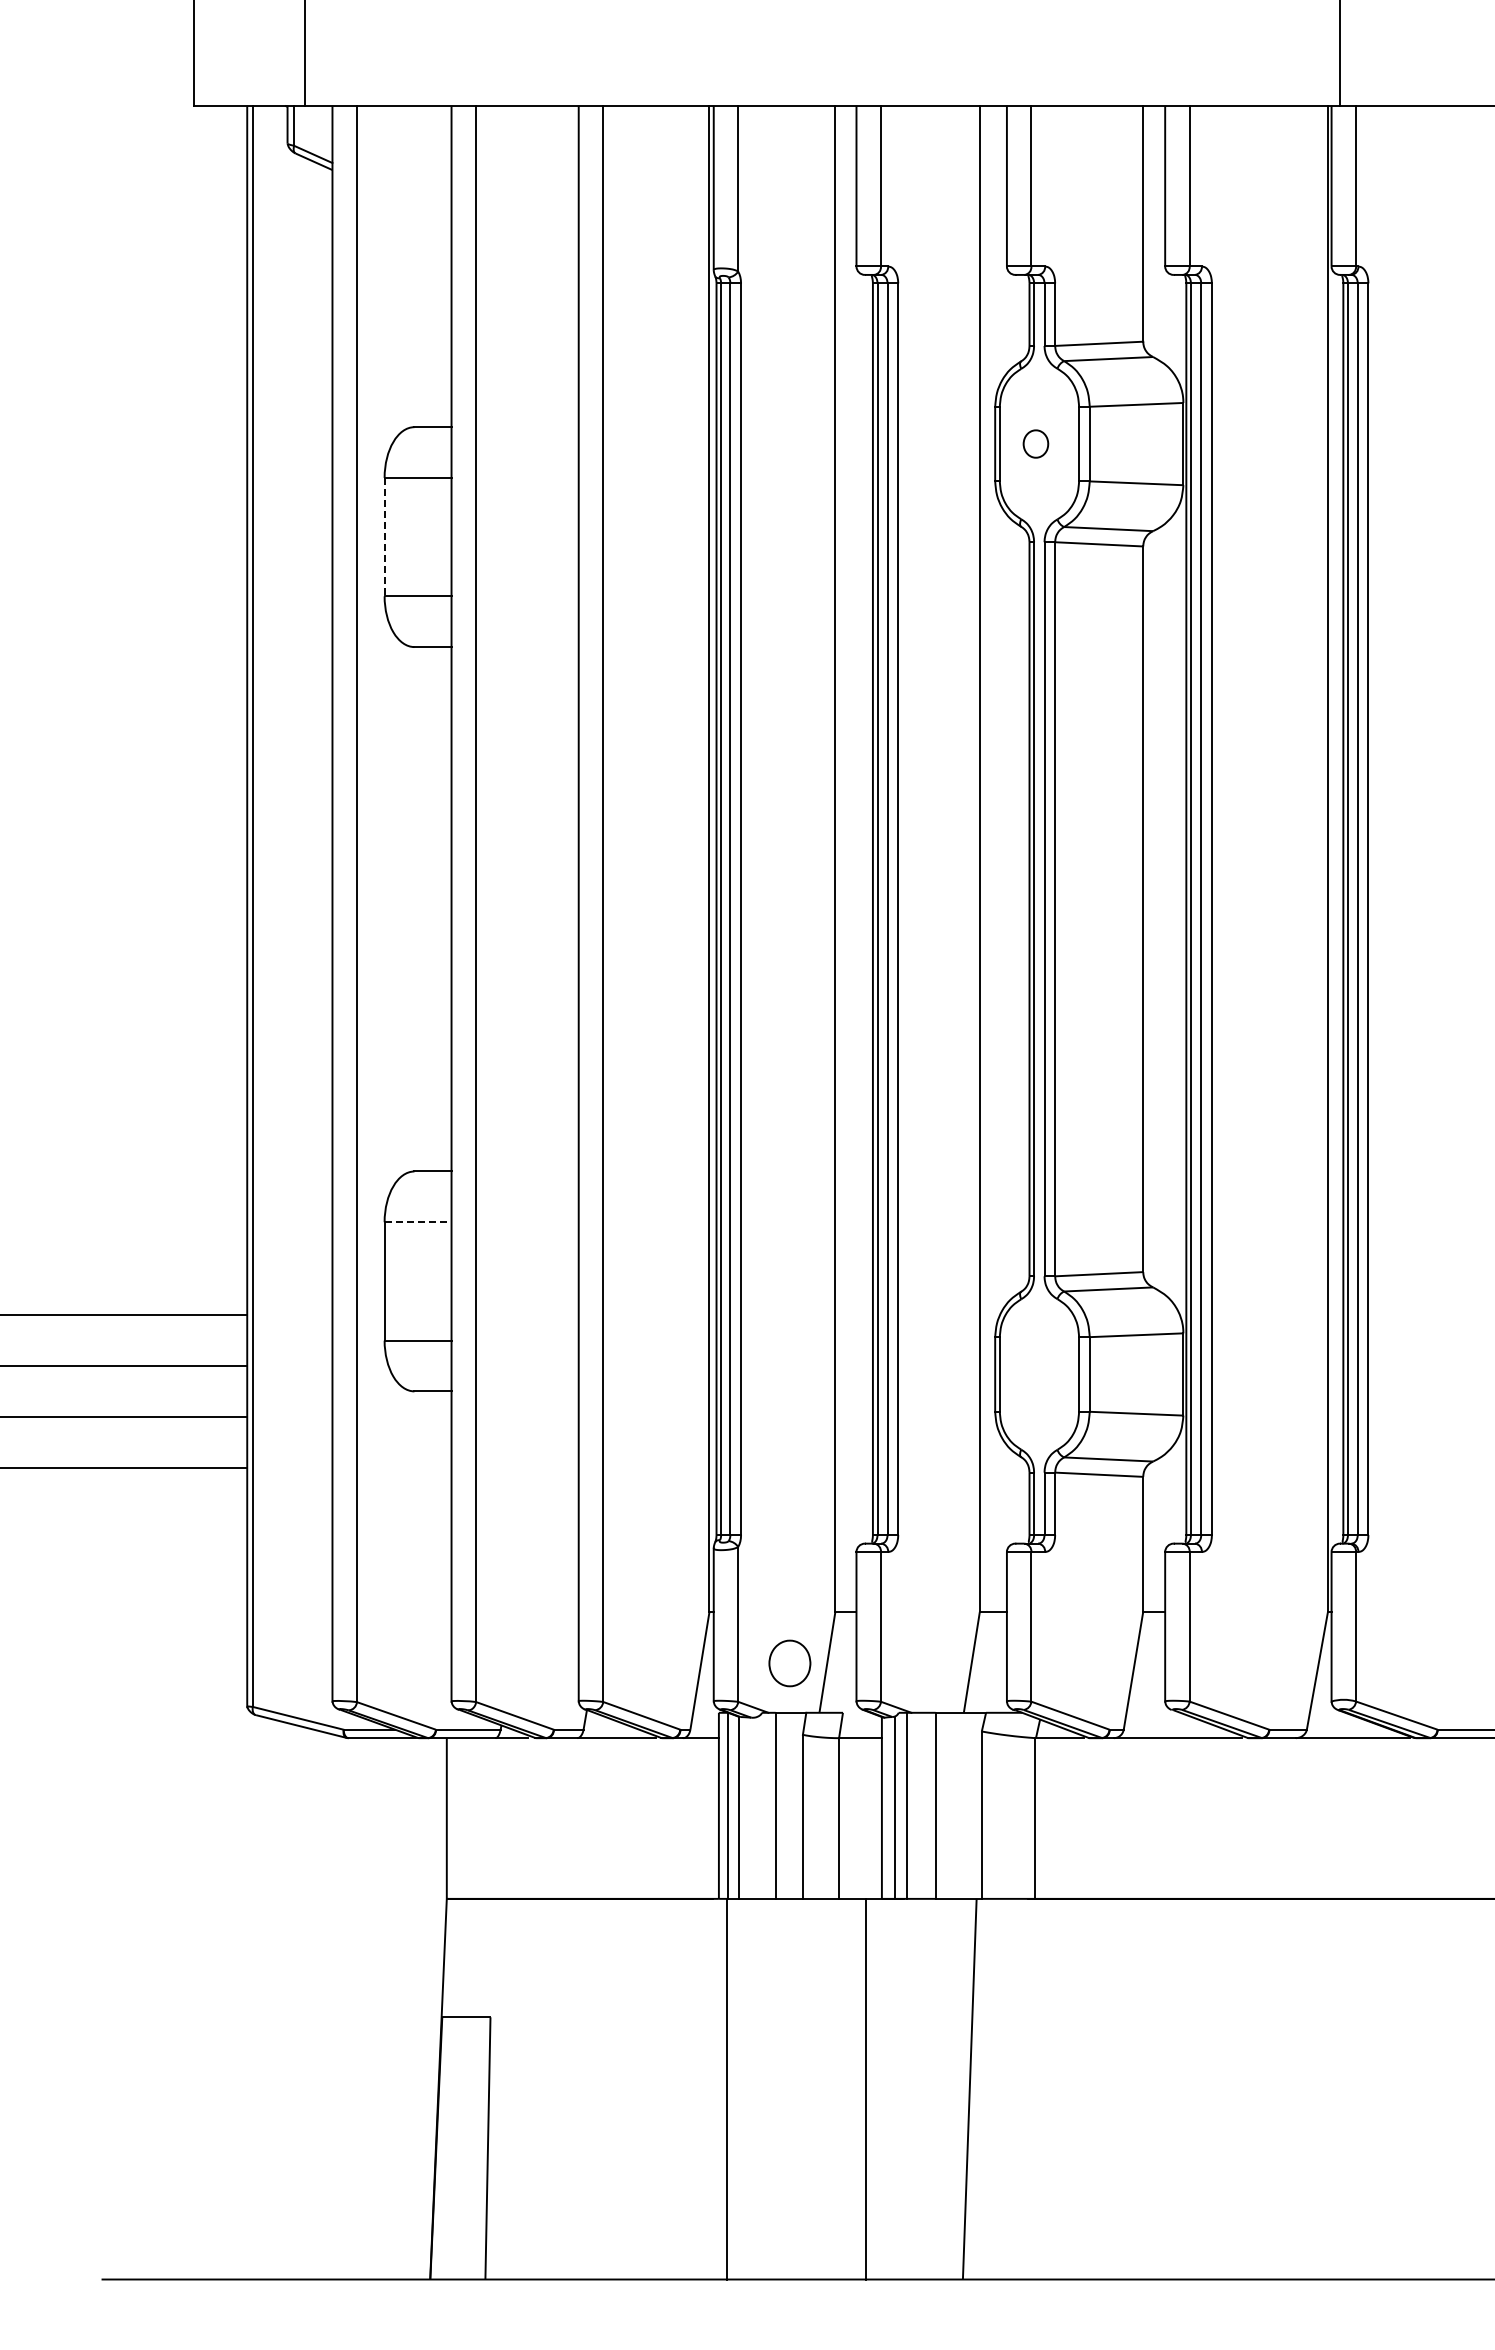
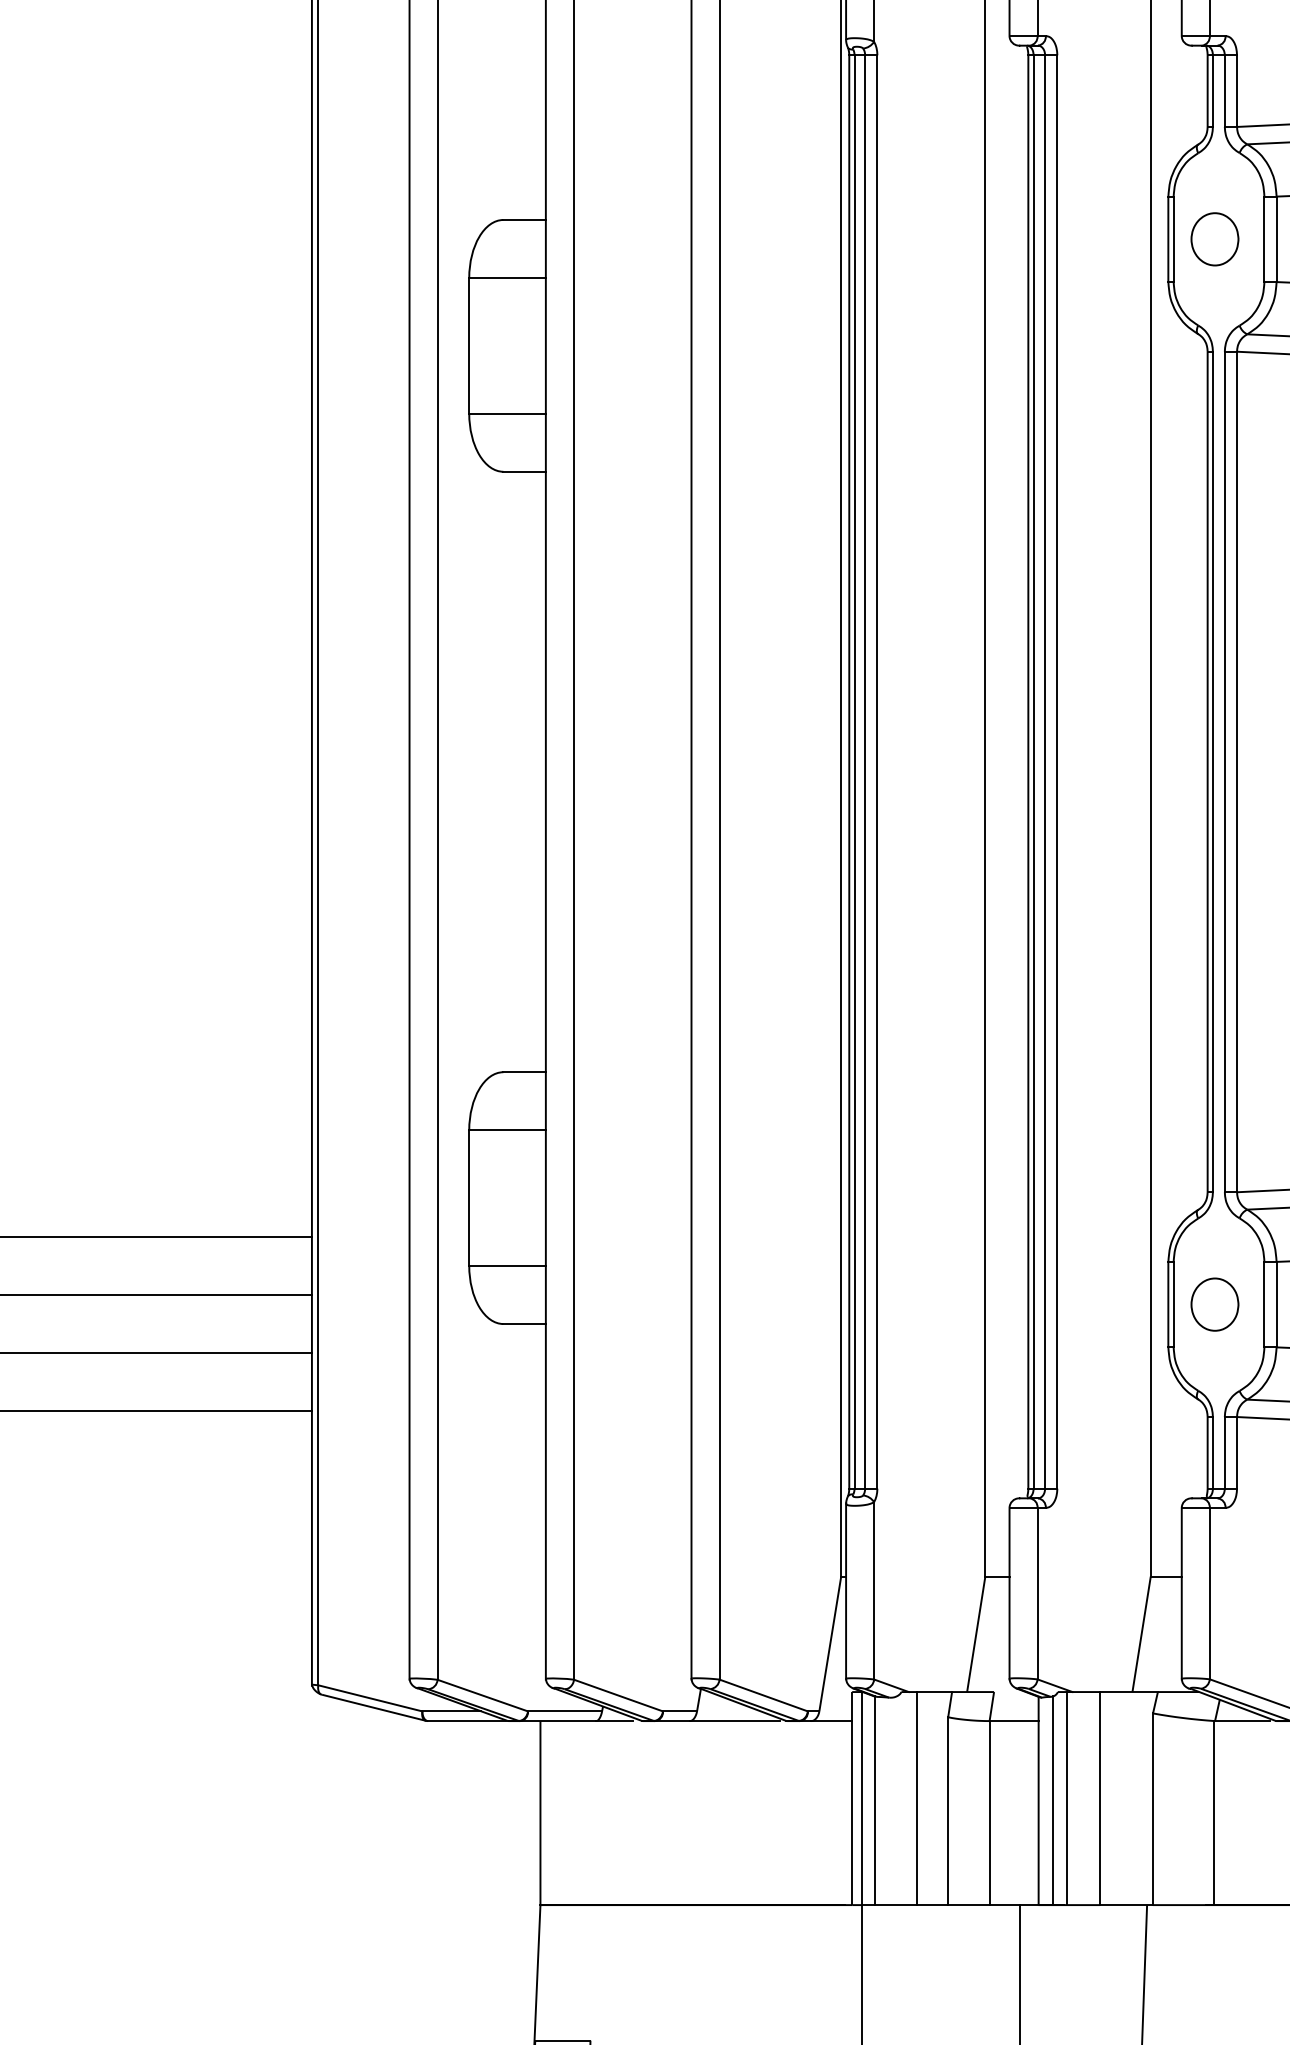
part: (1035, 443) -> (1214, 238), size x1.67
line: (384, 537) -> (469, 346), dashed -> solid
line: (418, 1222) -> (508, 1130), dashed -> solid
part: (789, 1663) -> (1214, 1304), moved

